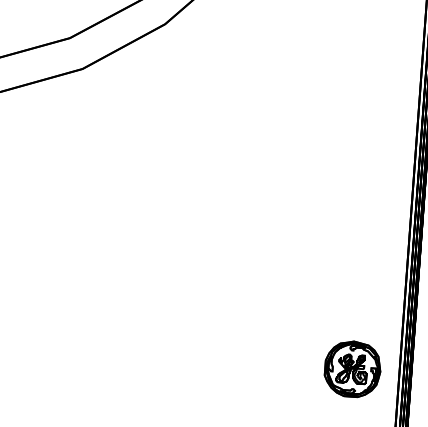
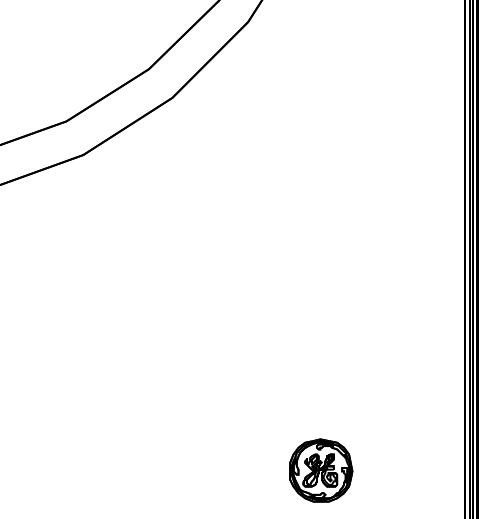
part: (353, 369) -> (321, 470), moved

